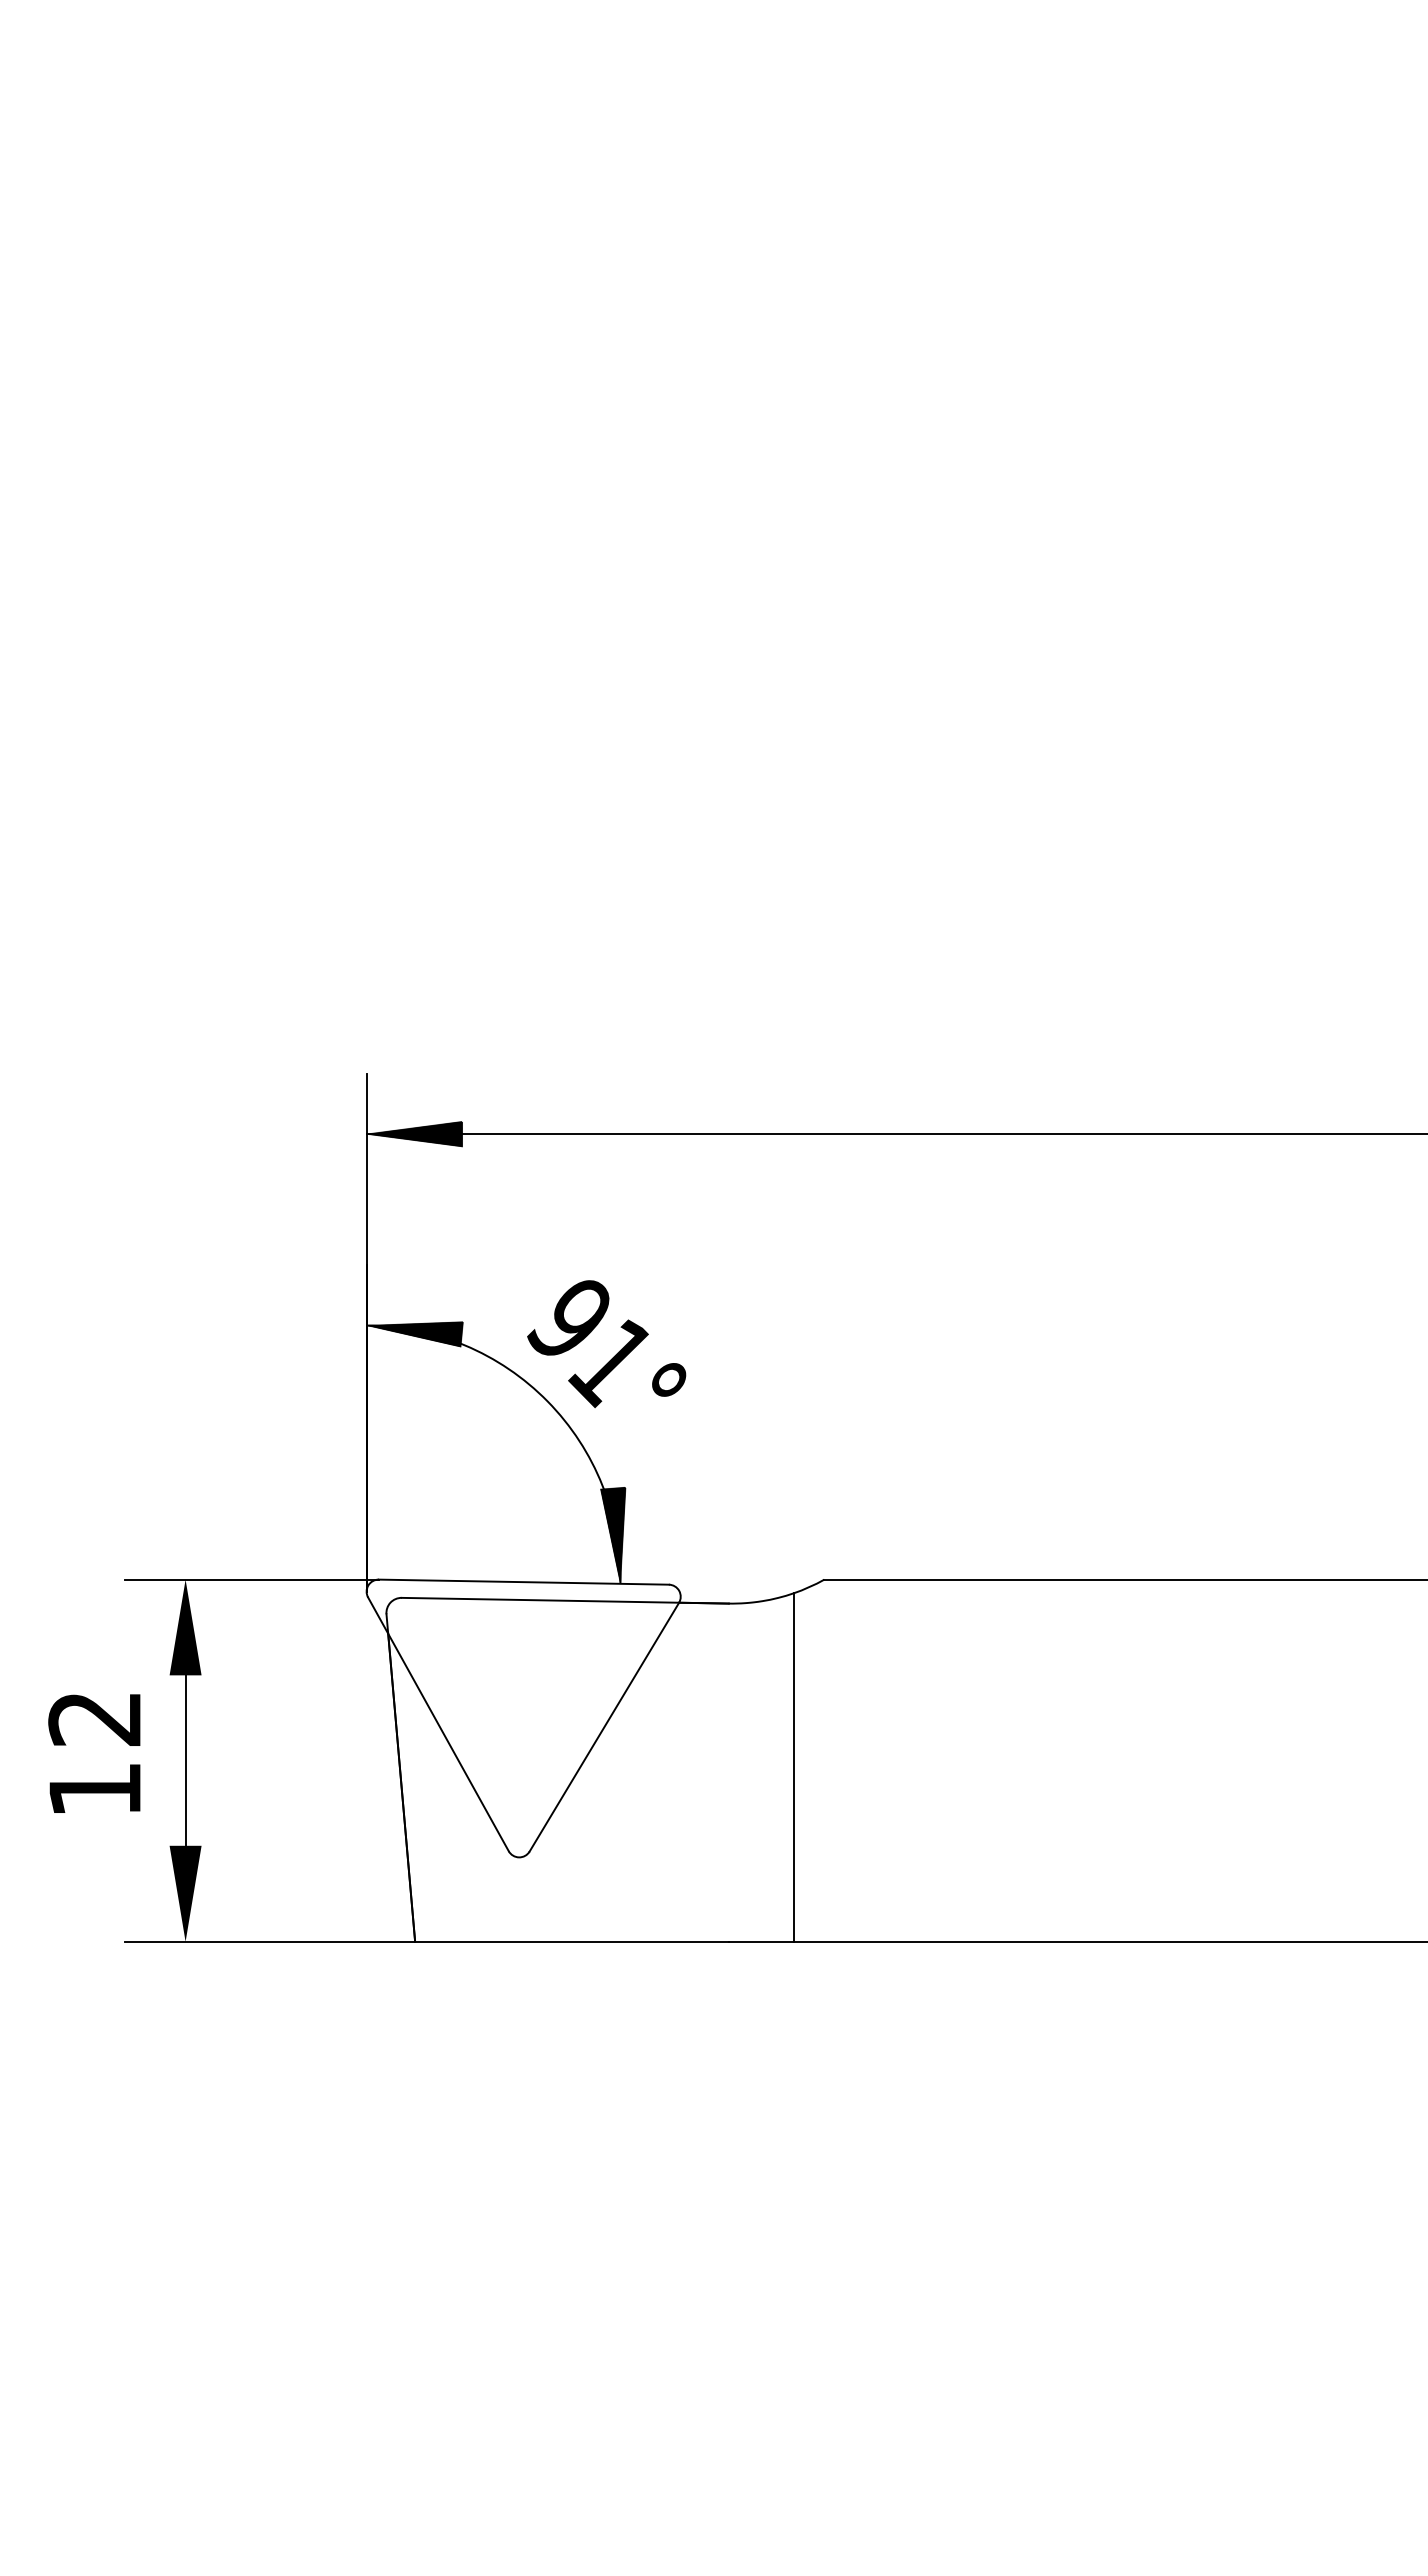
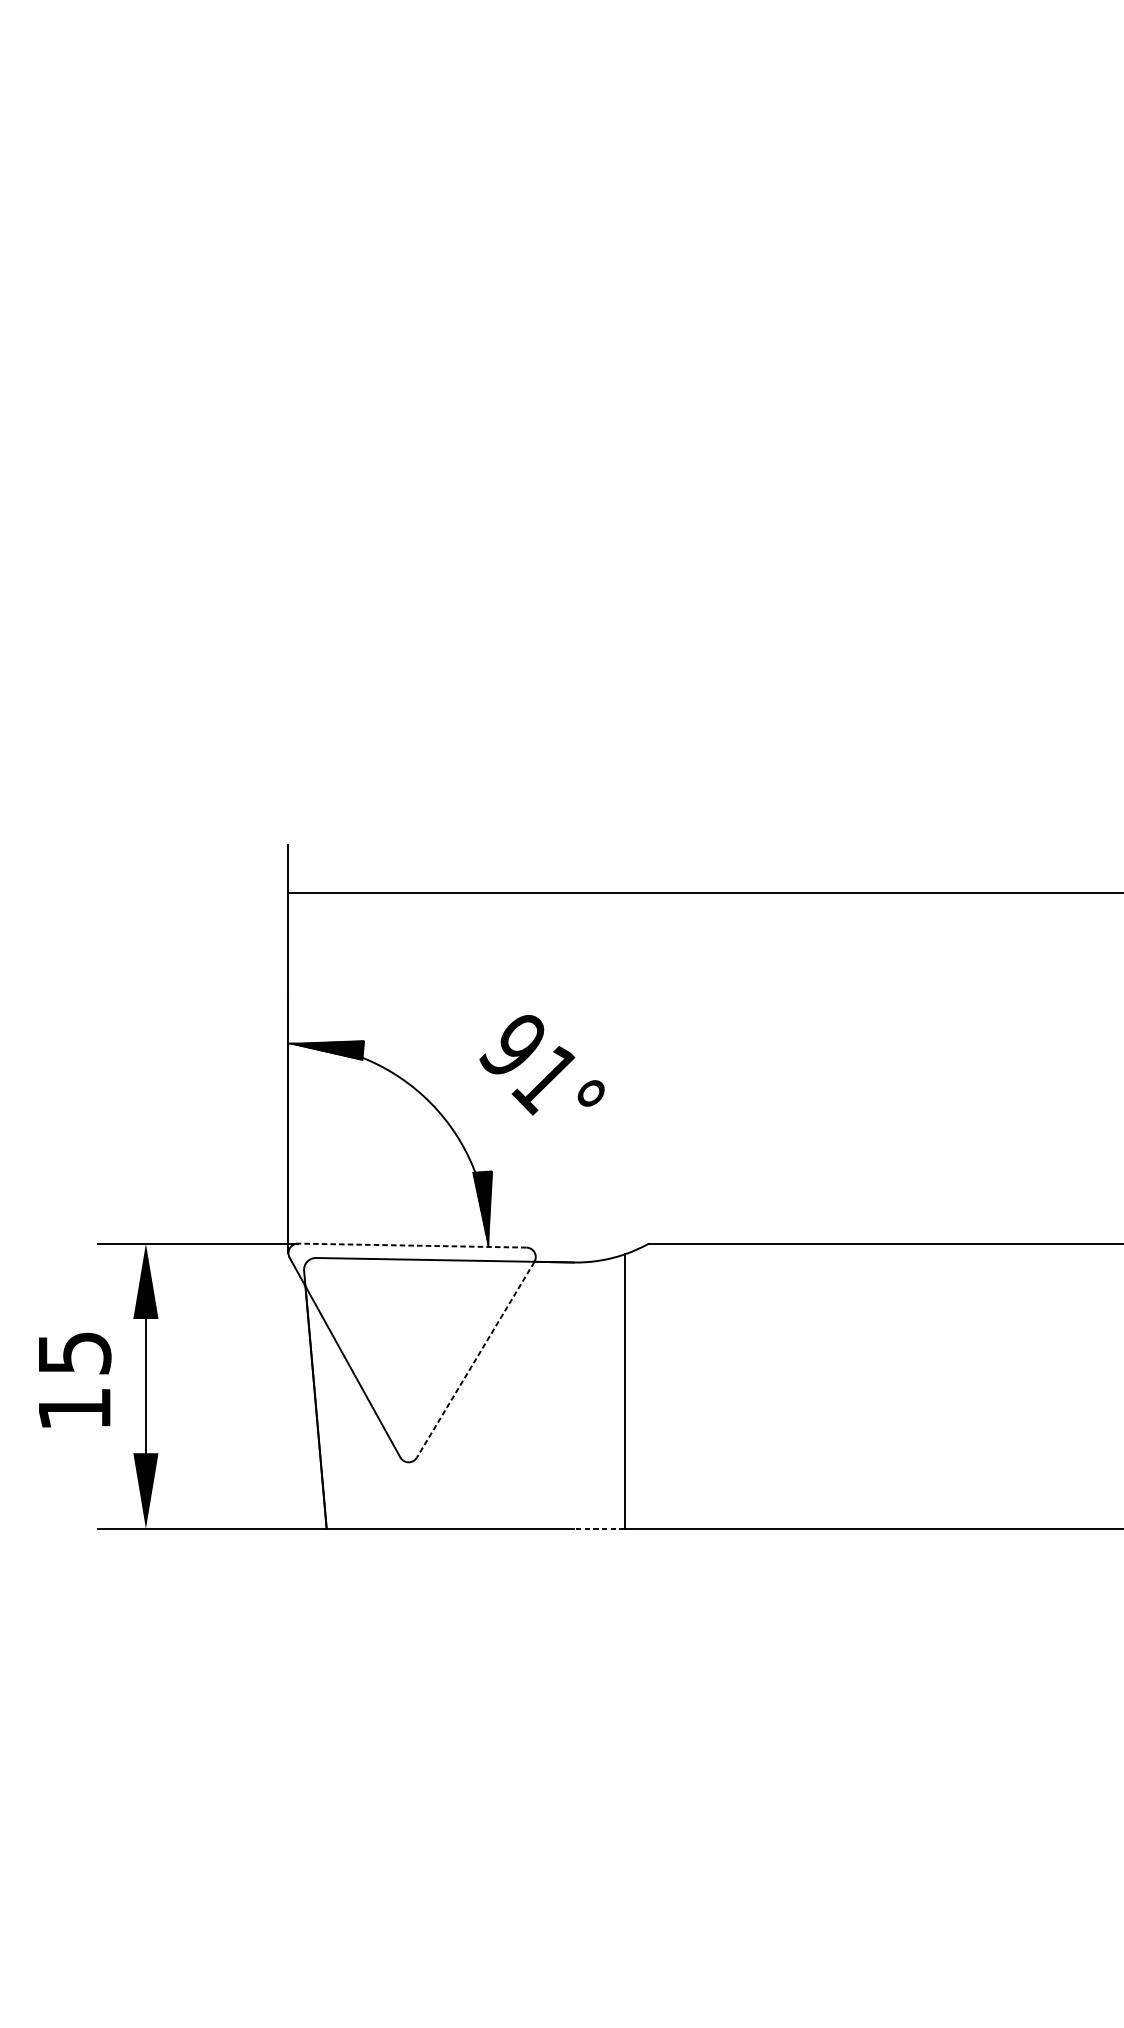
hatch: (414, 1133) -> (326, 892), removed
text: (606, 1344) -> (541, 1065), moved
line: (523, 1582) -> (412, 1245), solid -> dashed
text: (94, 1719) -> (74, 1353), 12 -> 15
line: (604, 1727) -> (475, 1360), solid -> dashed
line: (760, 1941) -> (598, 1528), solid -> dashed

